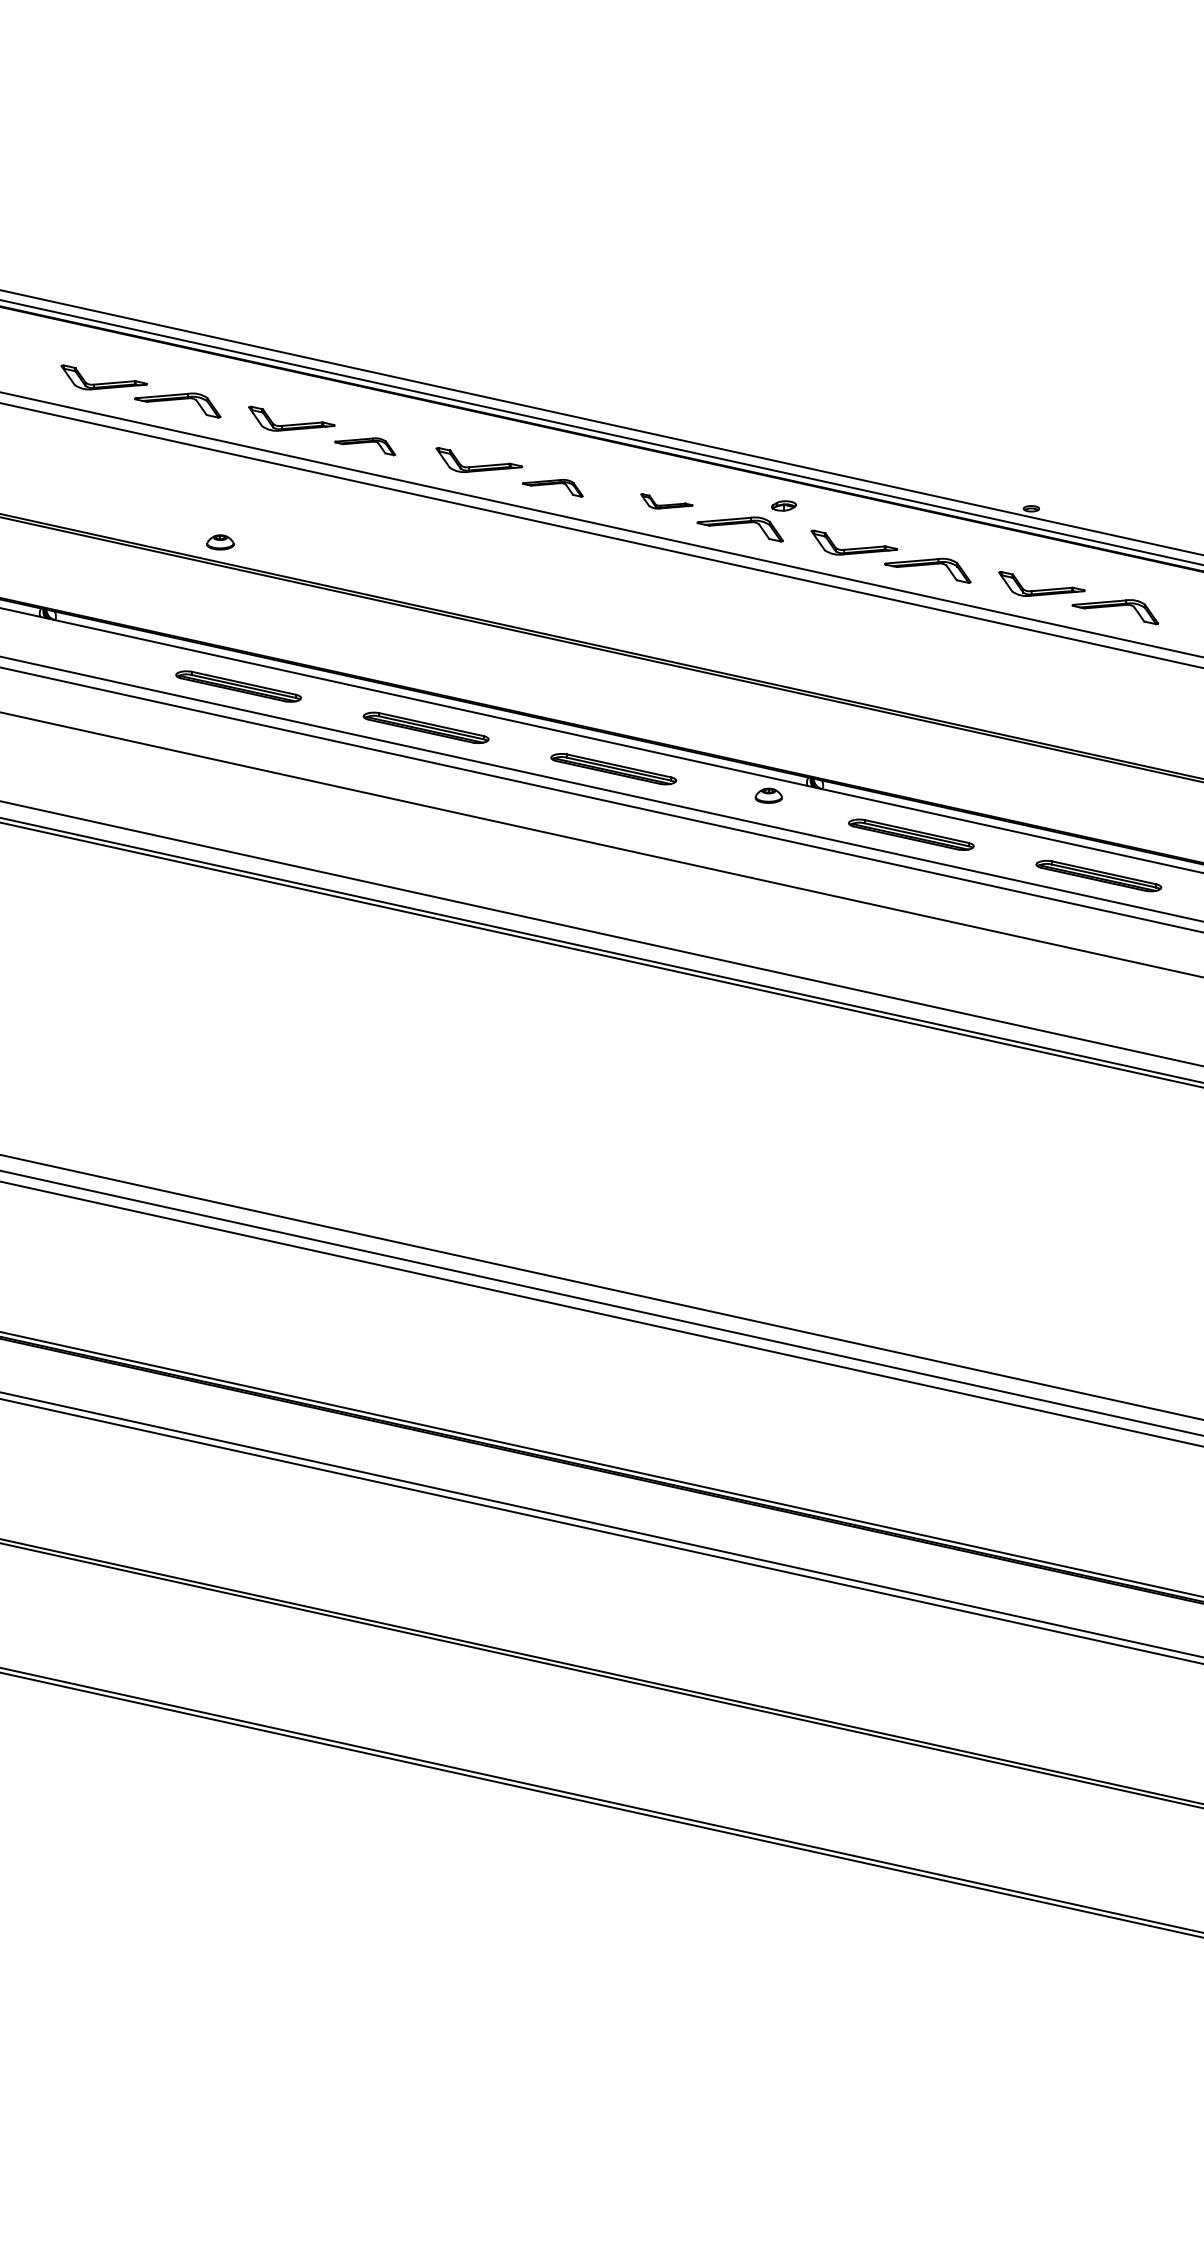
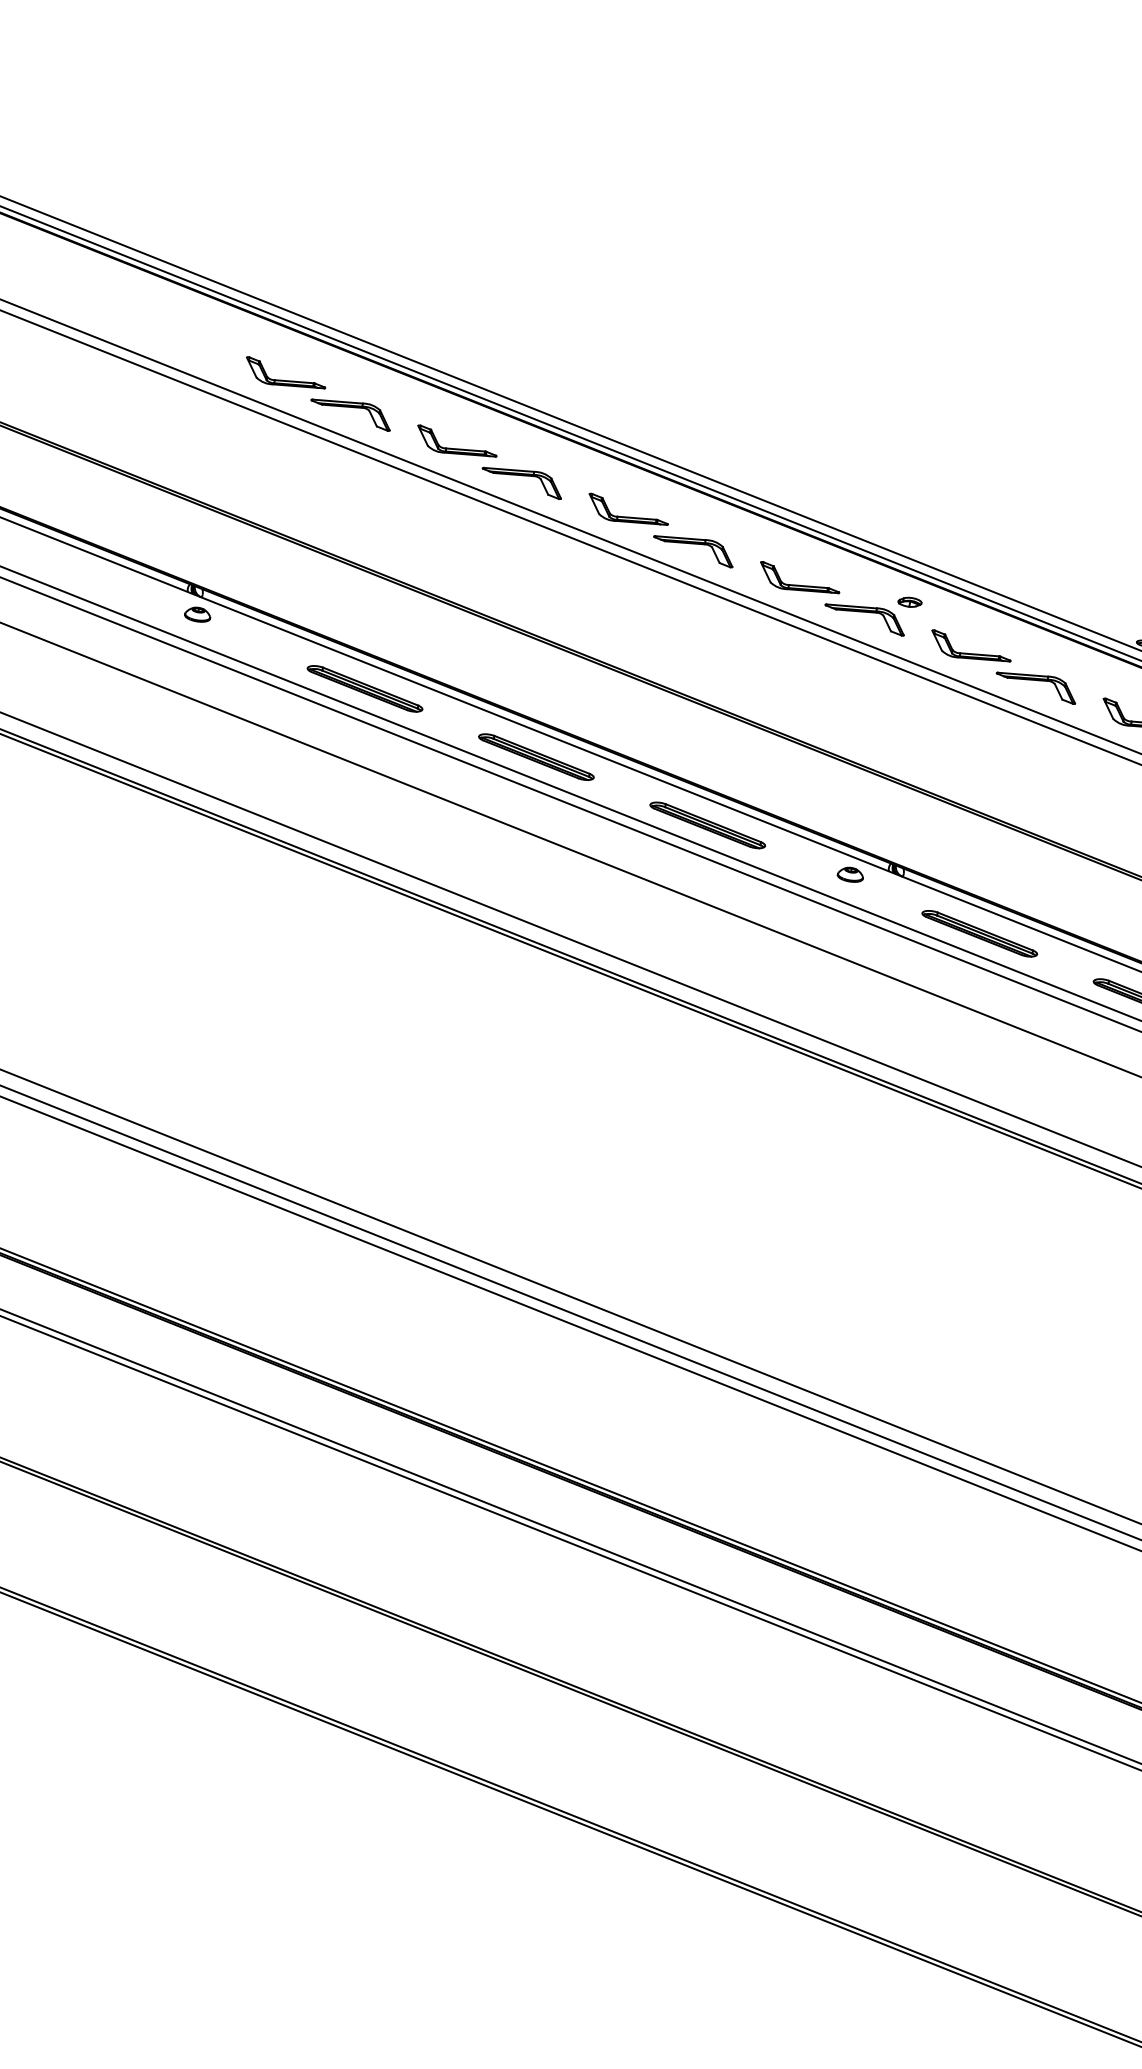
part: (364, 446) -> (521, 480), size x1.43
part: (552, 488) -> (693, 549), size x1.43
part: (666, 501) -> (799, 579), size x1.67
part: (220, 542) -> (197, 614), moved

